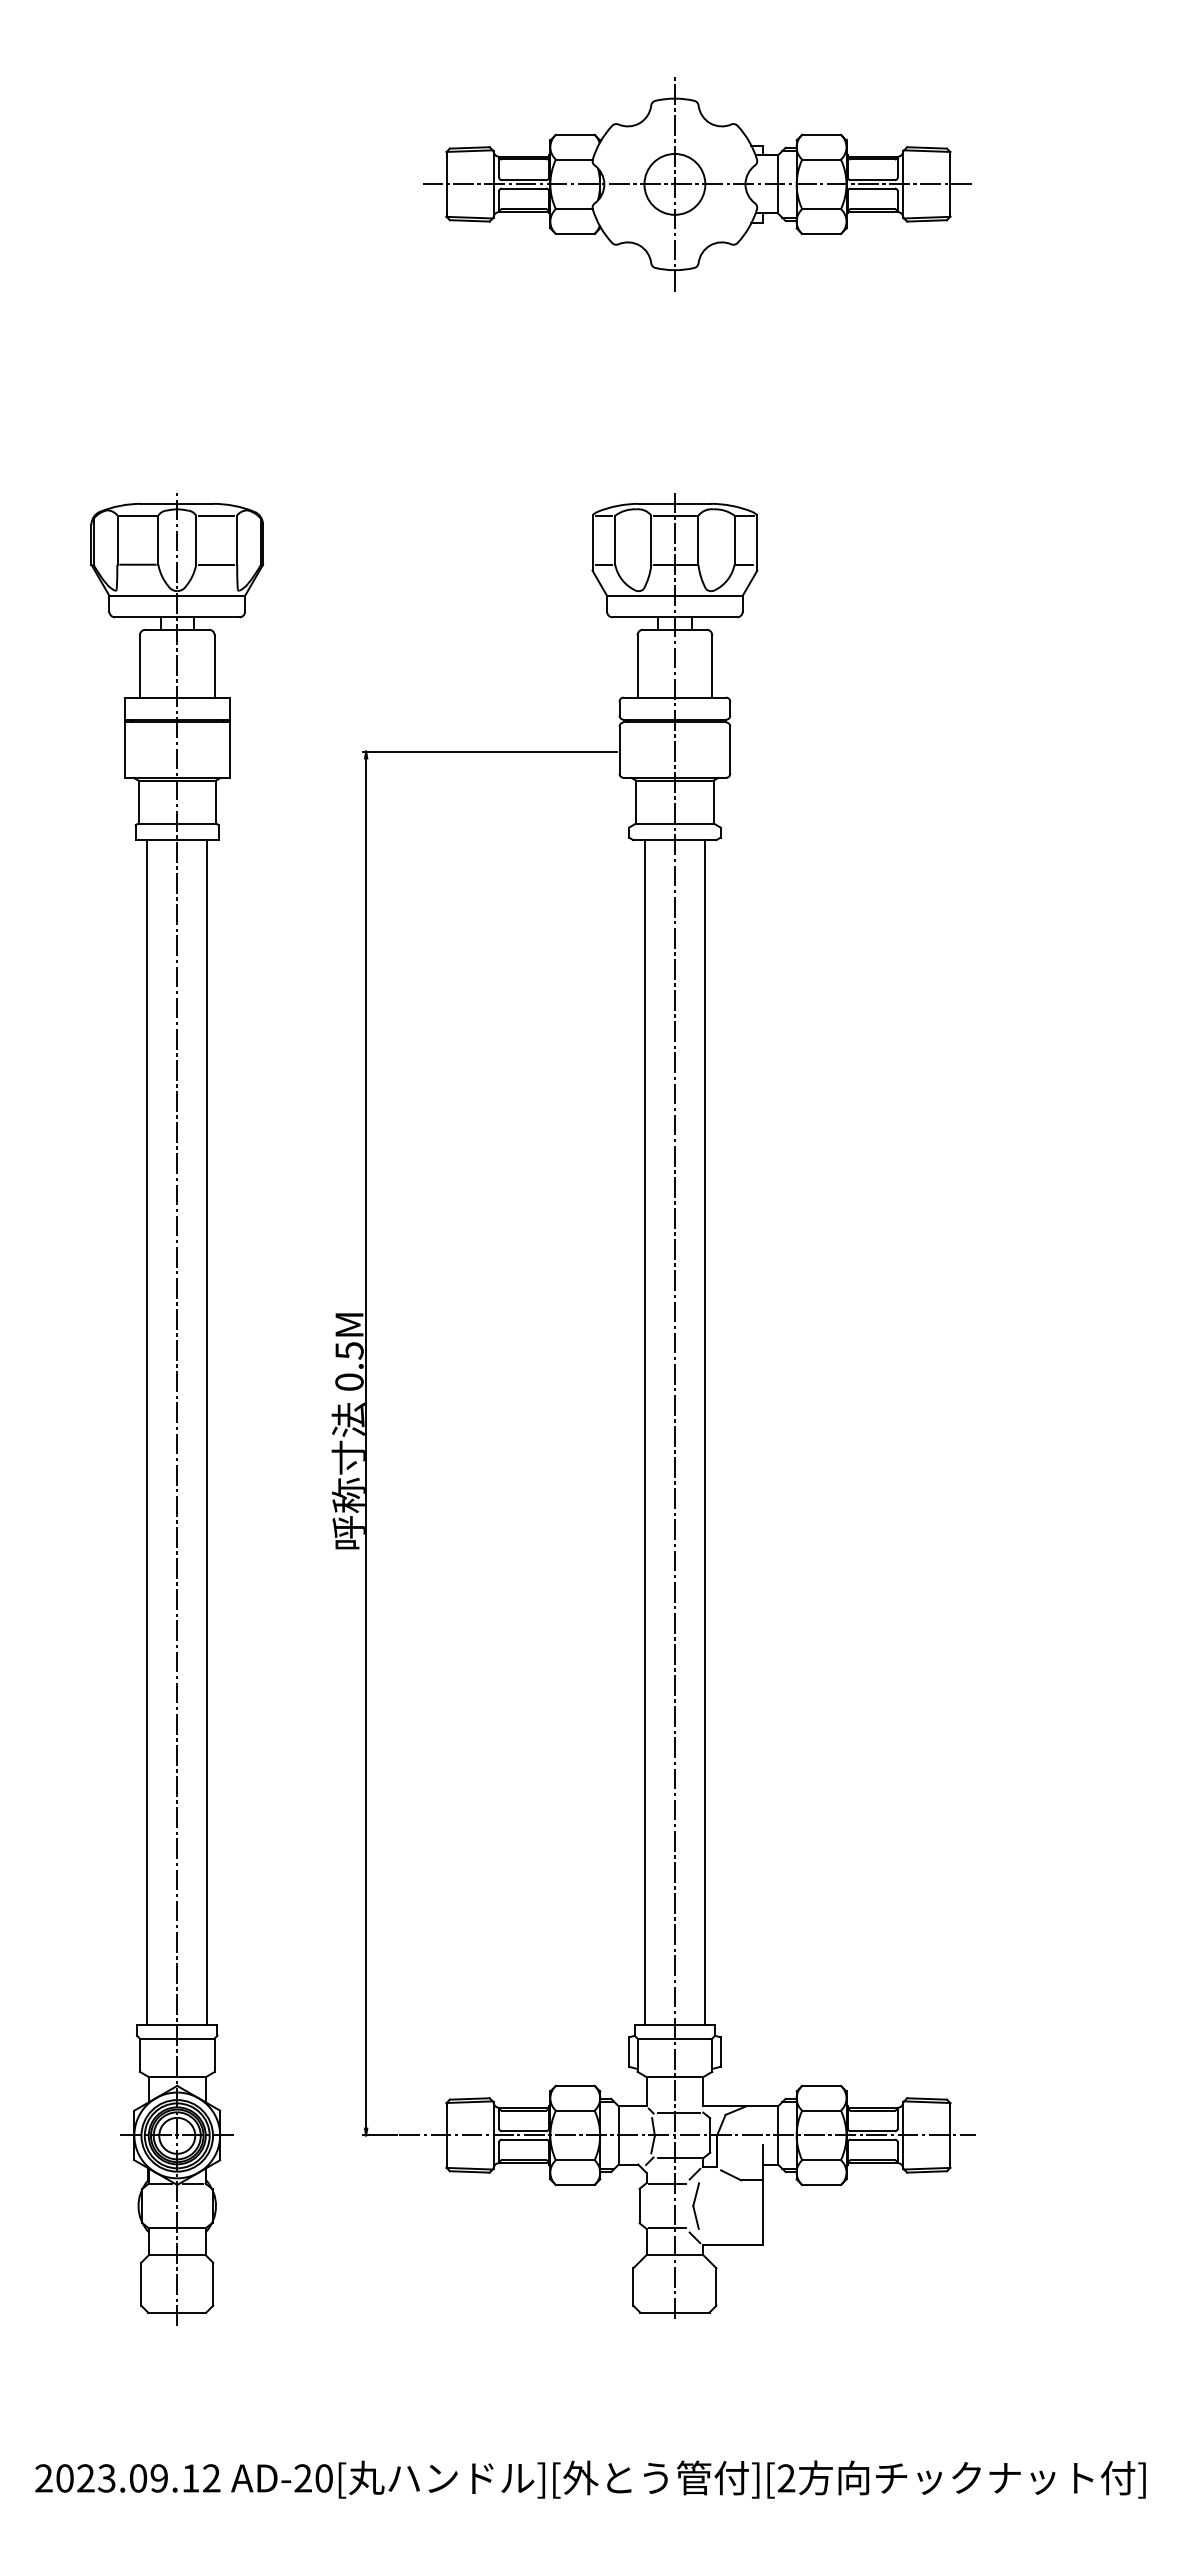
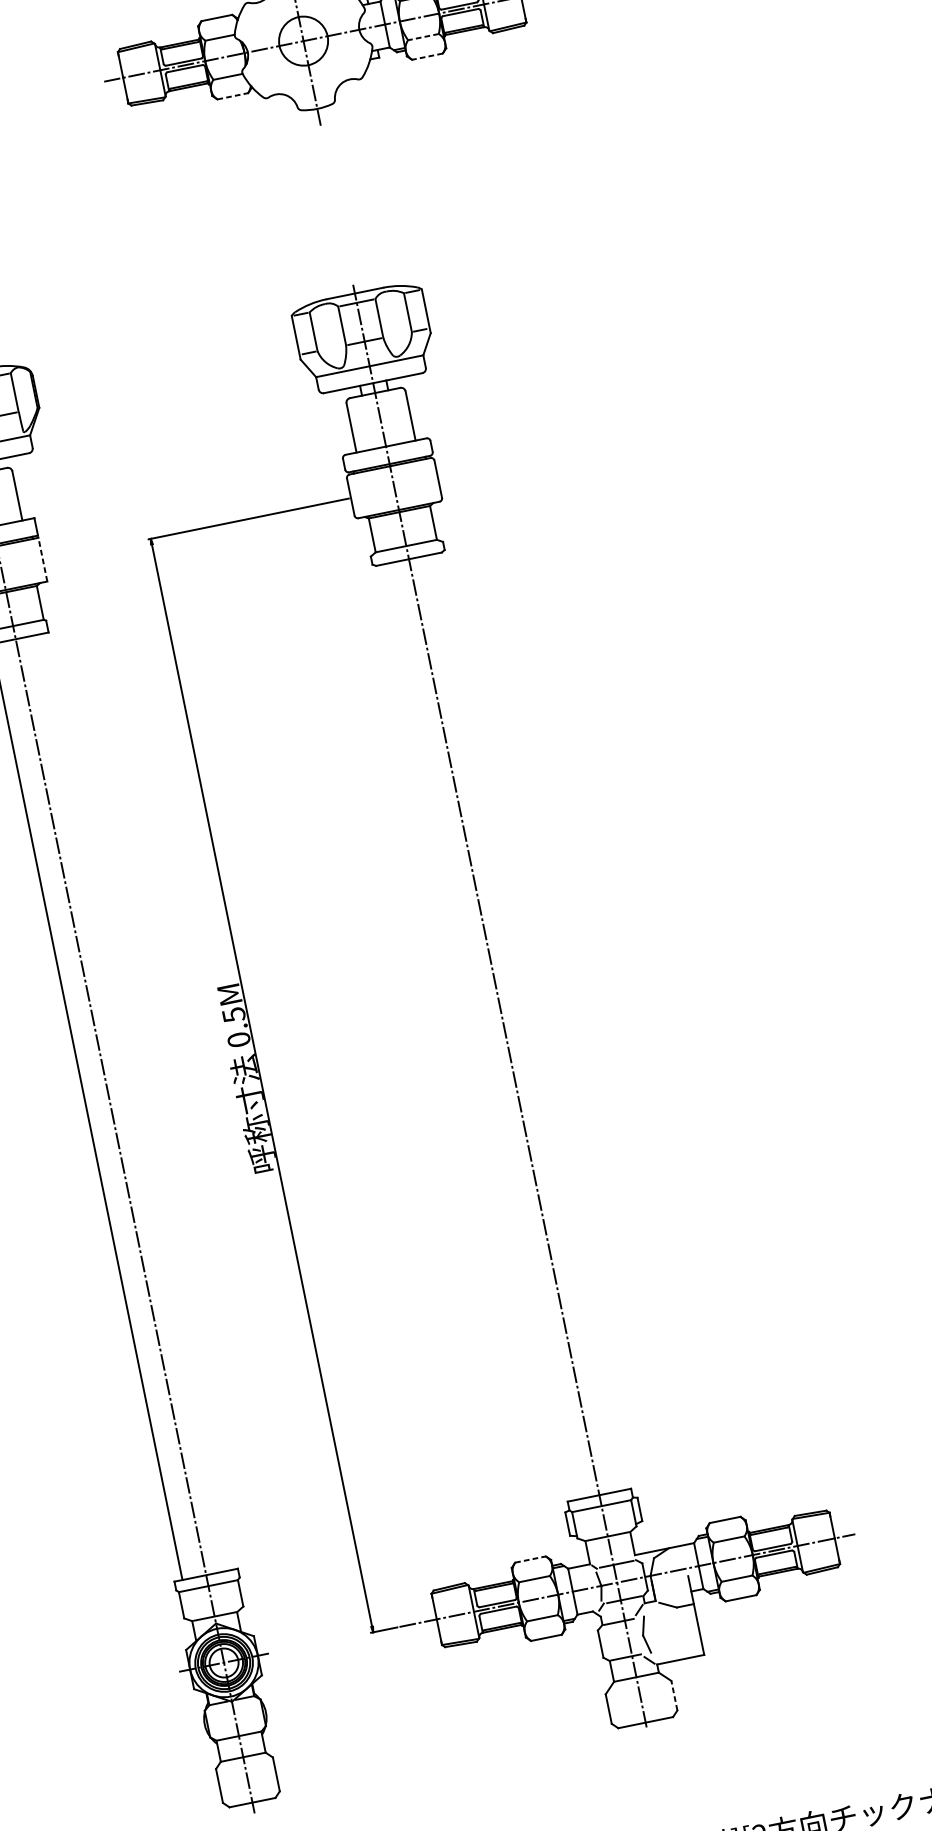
line: (821, 209) -> (423, 37), solid -> dashed
line: (575, 233) -> (232, 95), solid -> dashed
line: (821, 233) -> (427, 56), solid -> dashed
line: (229, 750) -> (42, 560), solid -> dashed
line: (207, 1432) -> (134, 1102), removed
line: (644, 1432) -> (480, 1032), removed
line: (704, 1432) -> (527, 1022), removed
line: (575, 2085) -> (530, 1559), solid -> dashed
line: (716, 2286) -> (674, 1695), solid -> dashed

